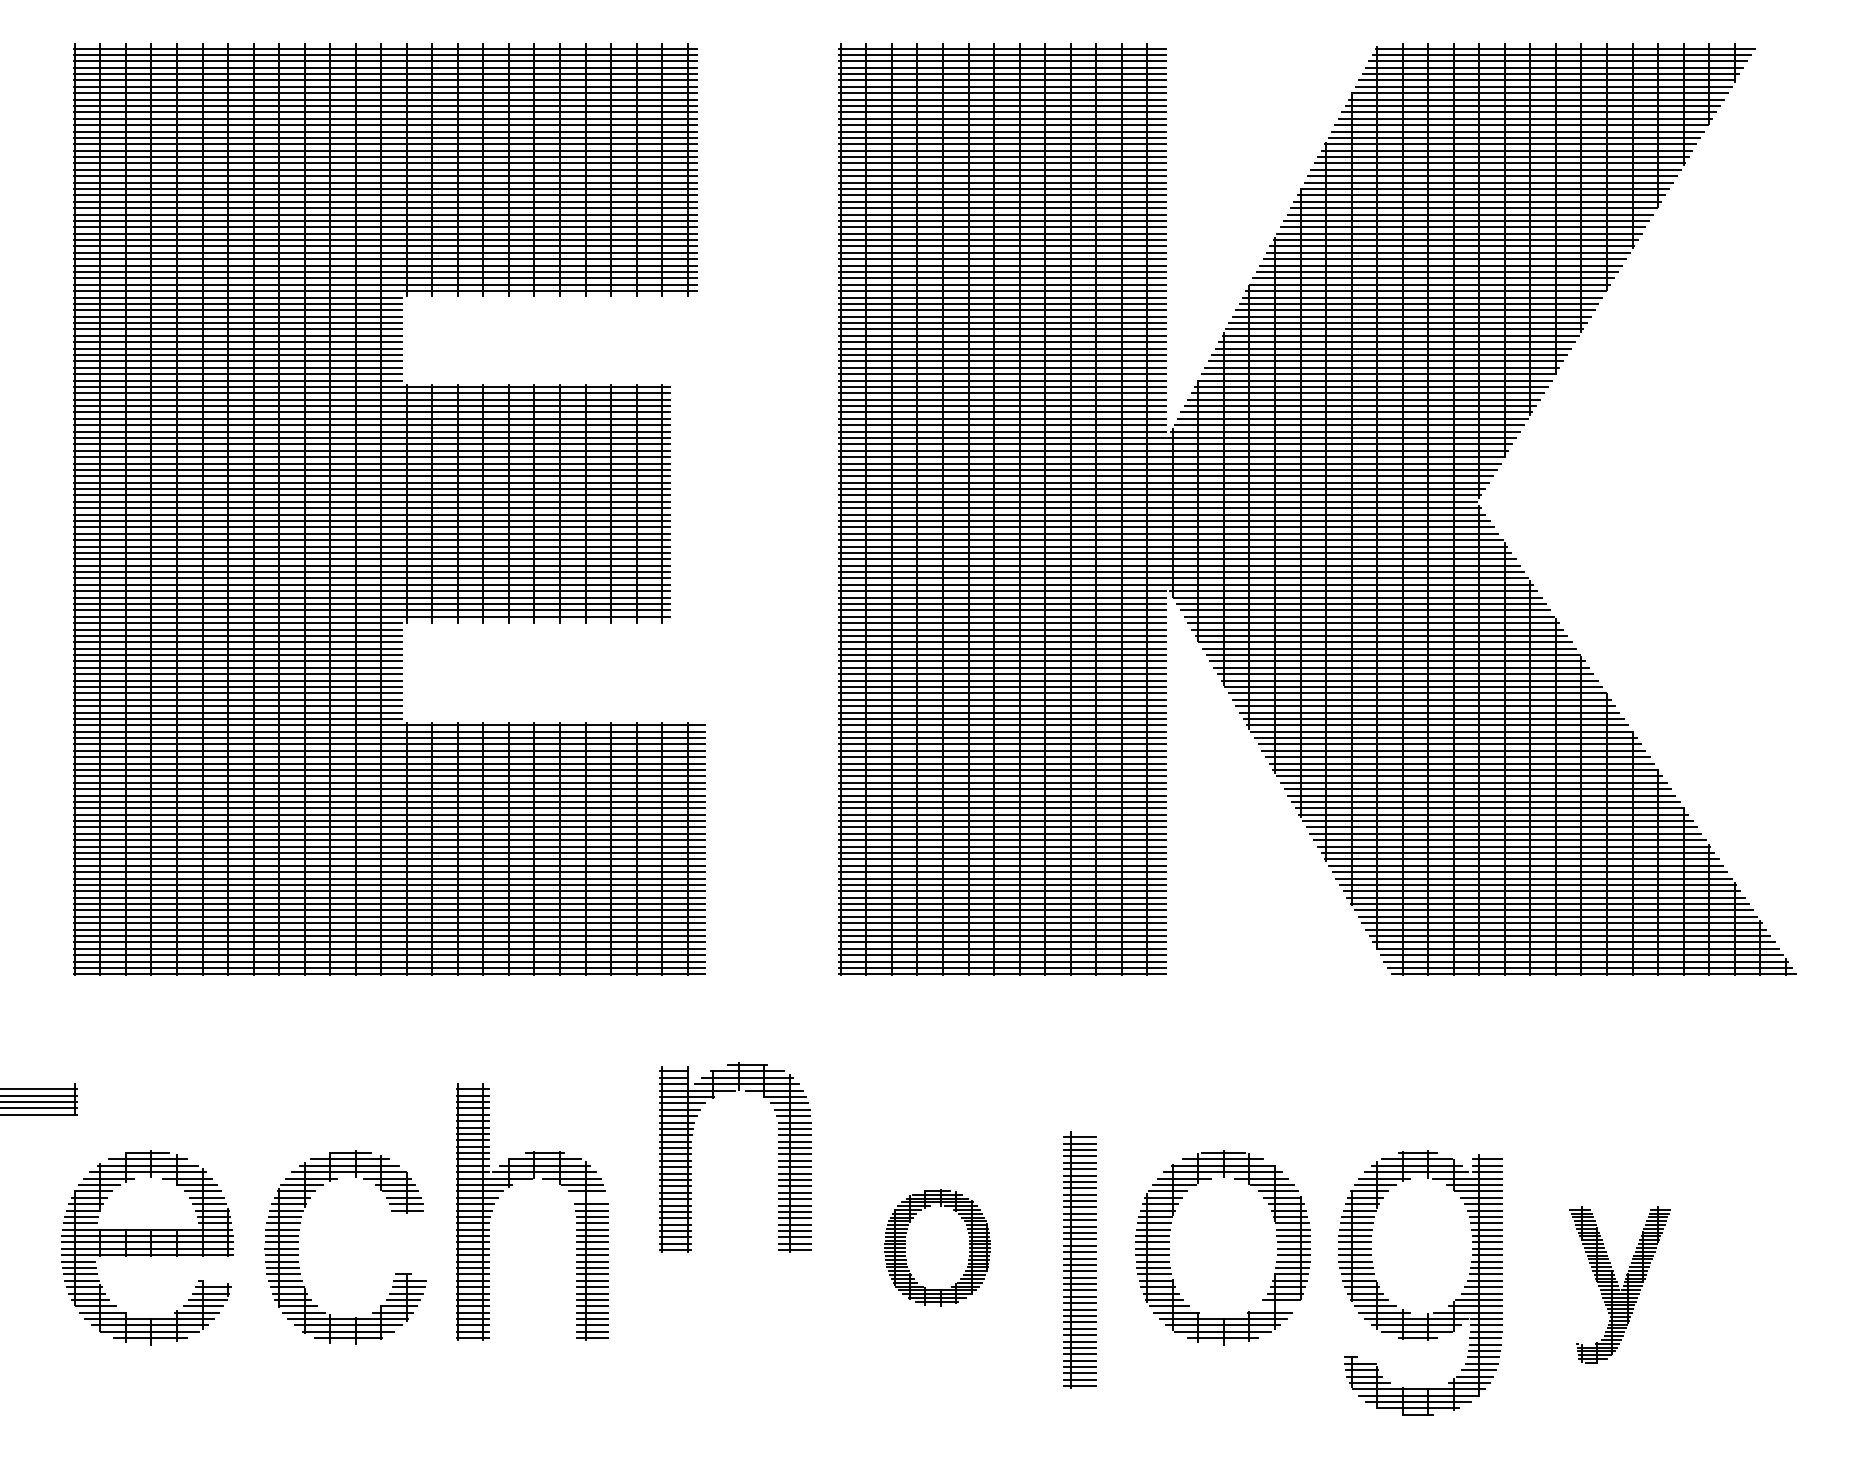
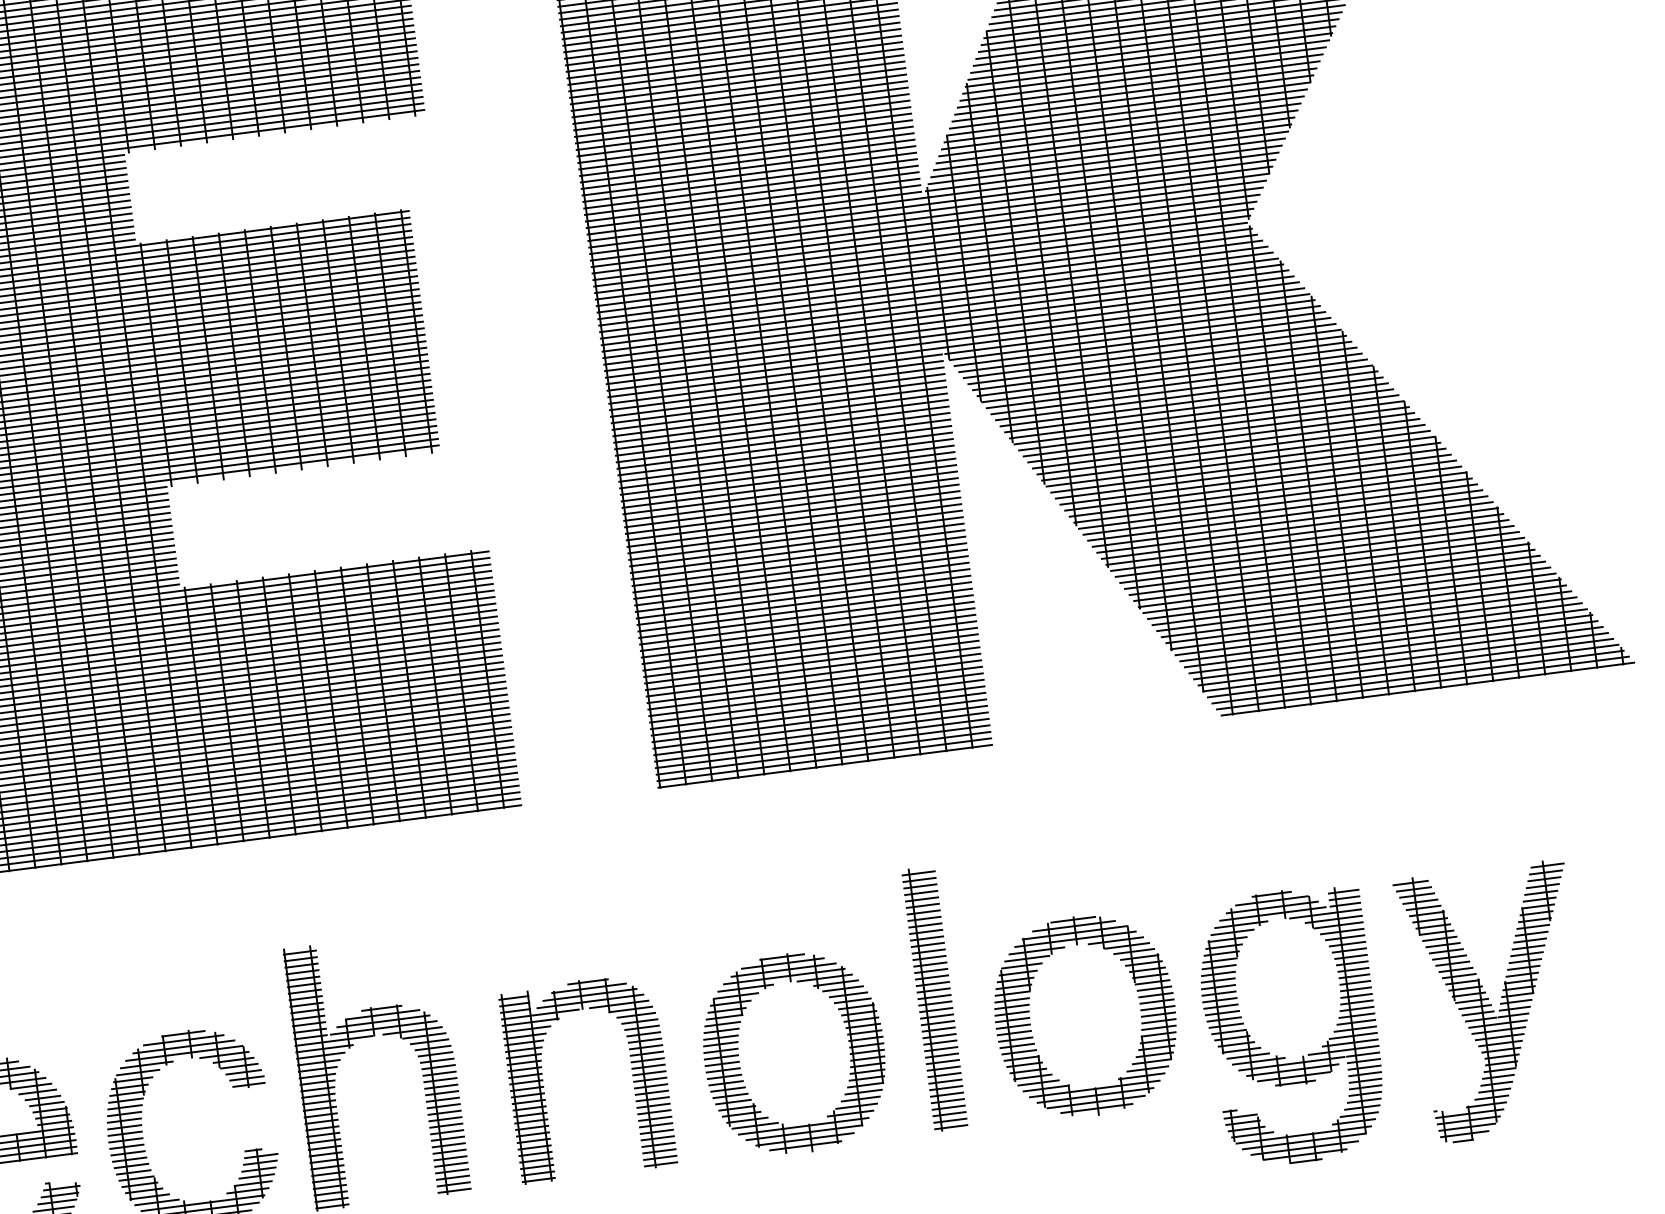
part: (778, 1154) -> (631, 1068), moved
line: (589, 1197) -> (433, 1047), added
part: (937, 1247) -> (794, 1053), size x1.67
part: (1079, 1259) -> (934, 998), moved
part: (1620, 1284) -> (1495, 1001), size x1.67
line: (1276, 1306) -> (1147, 1069), added

